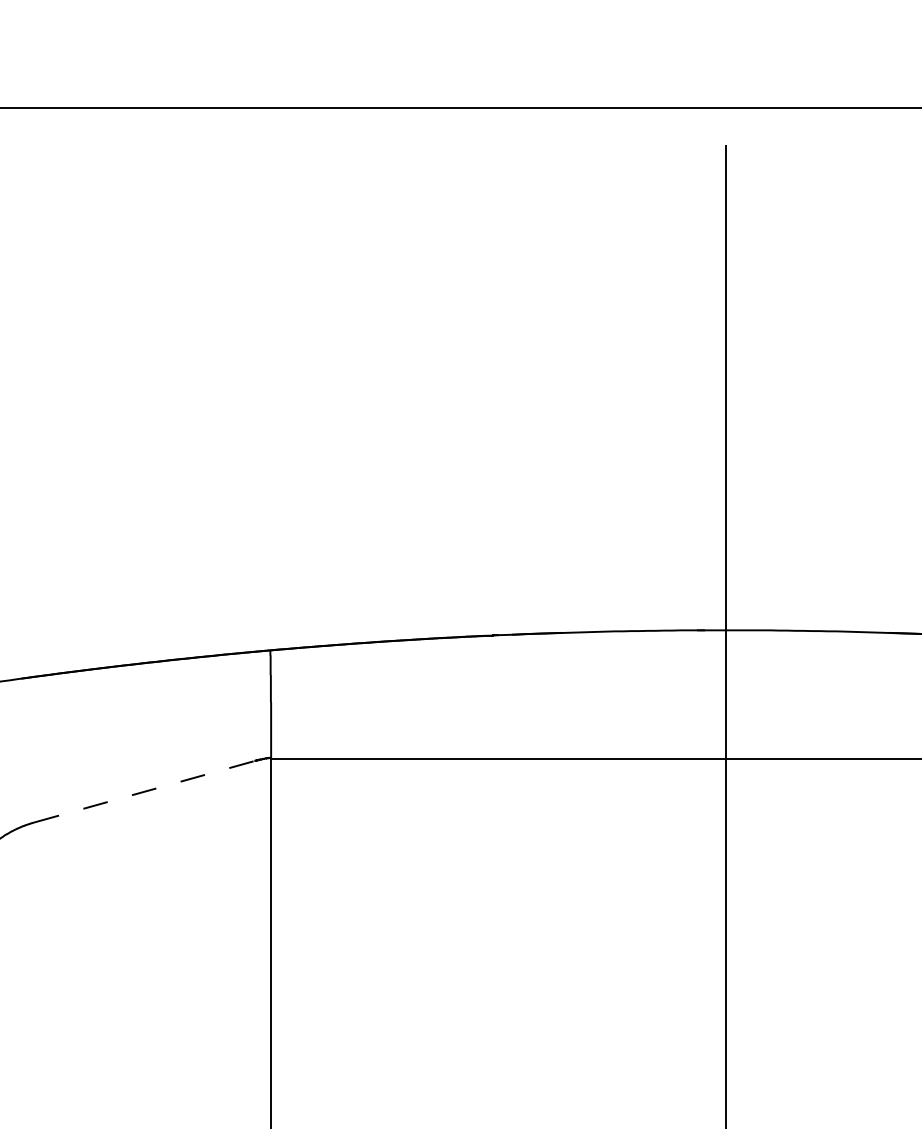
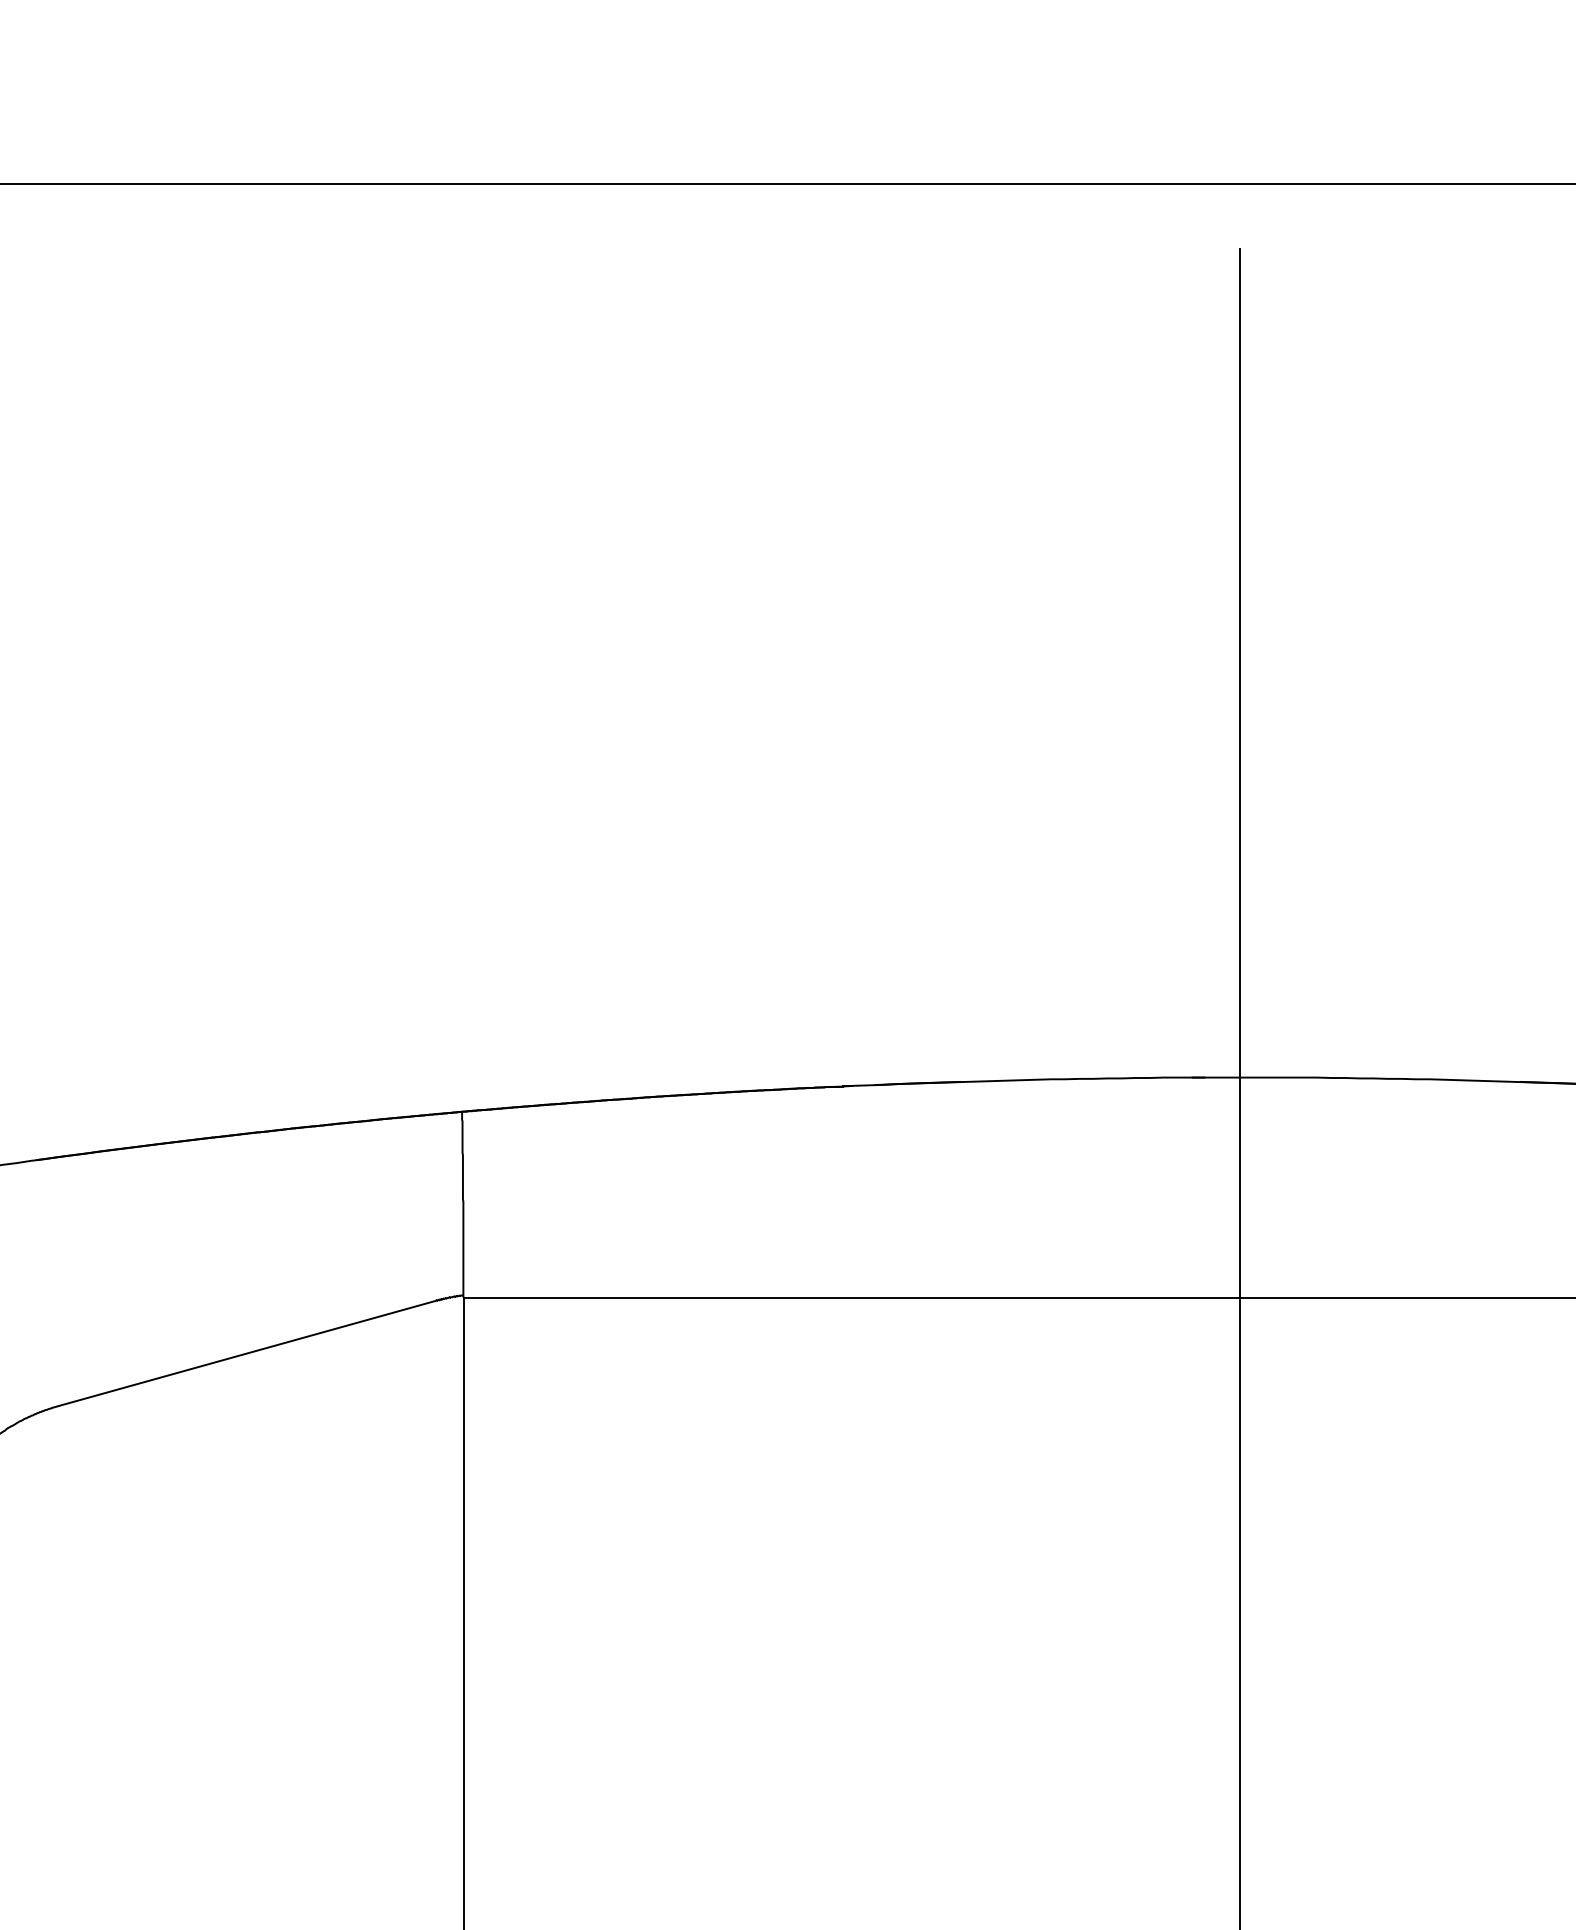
line: (145, 791) -> (248, 1353), dashed -> solid

